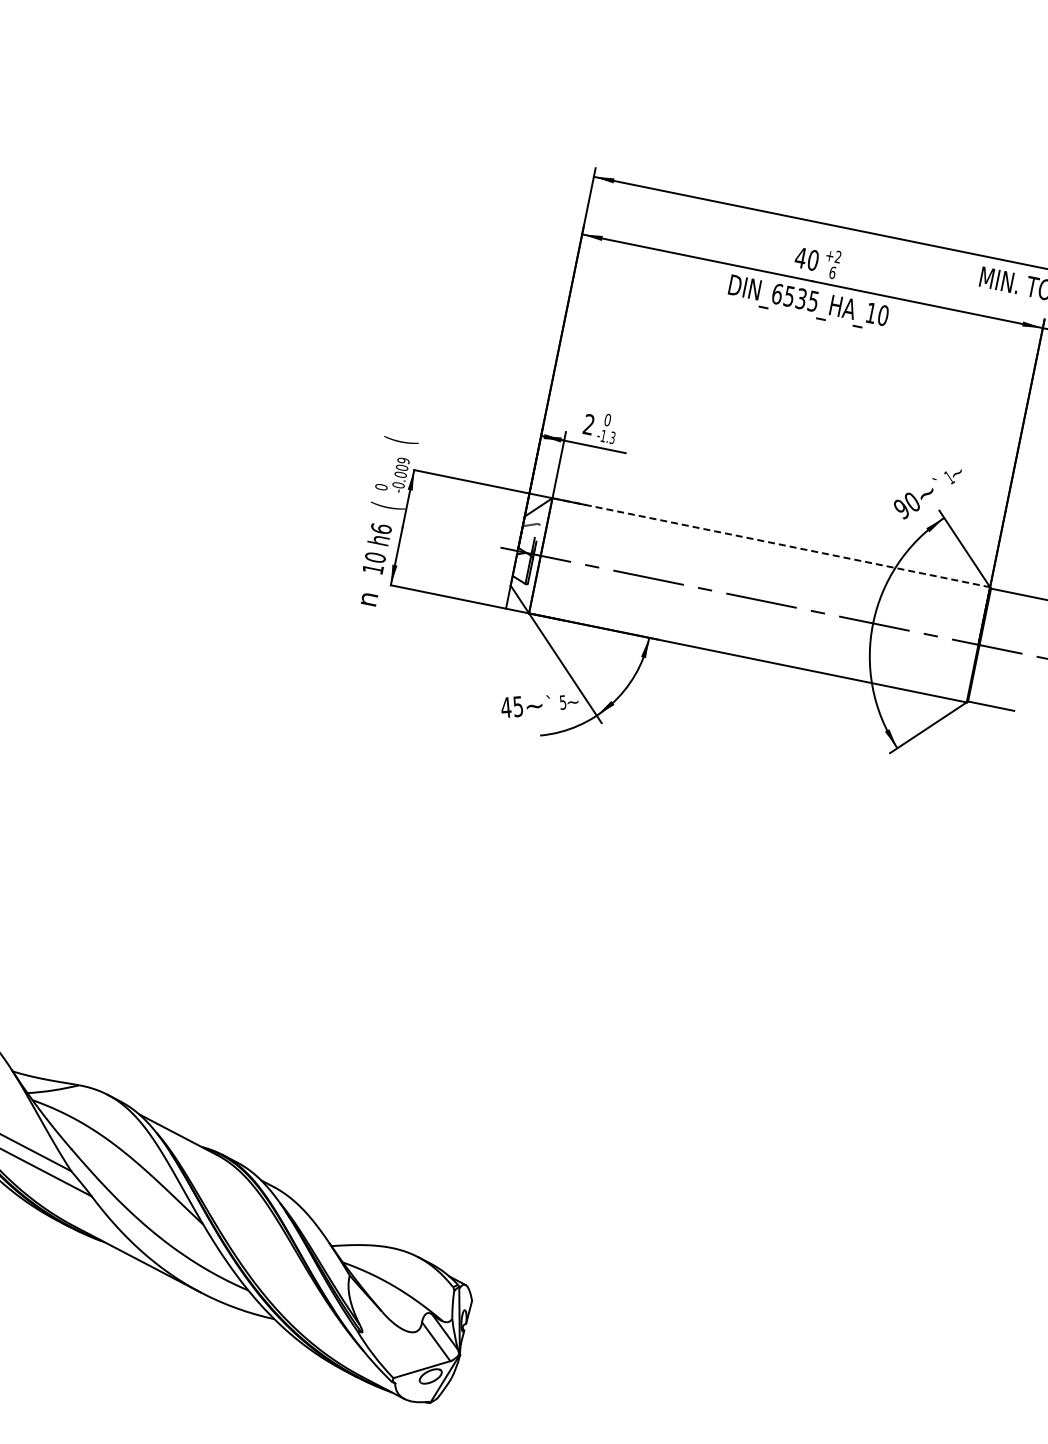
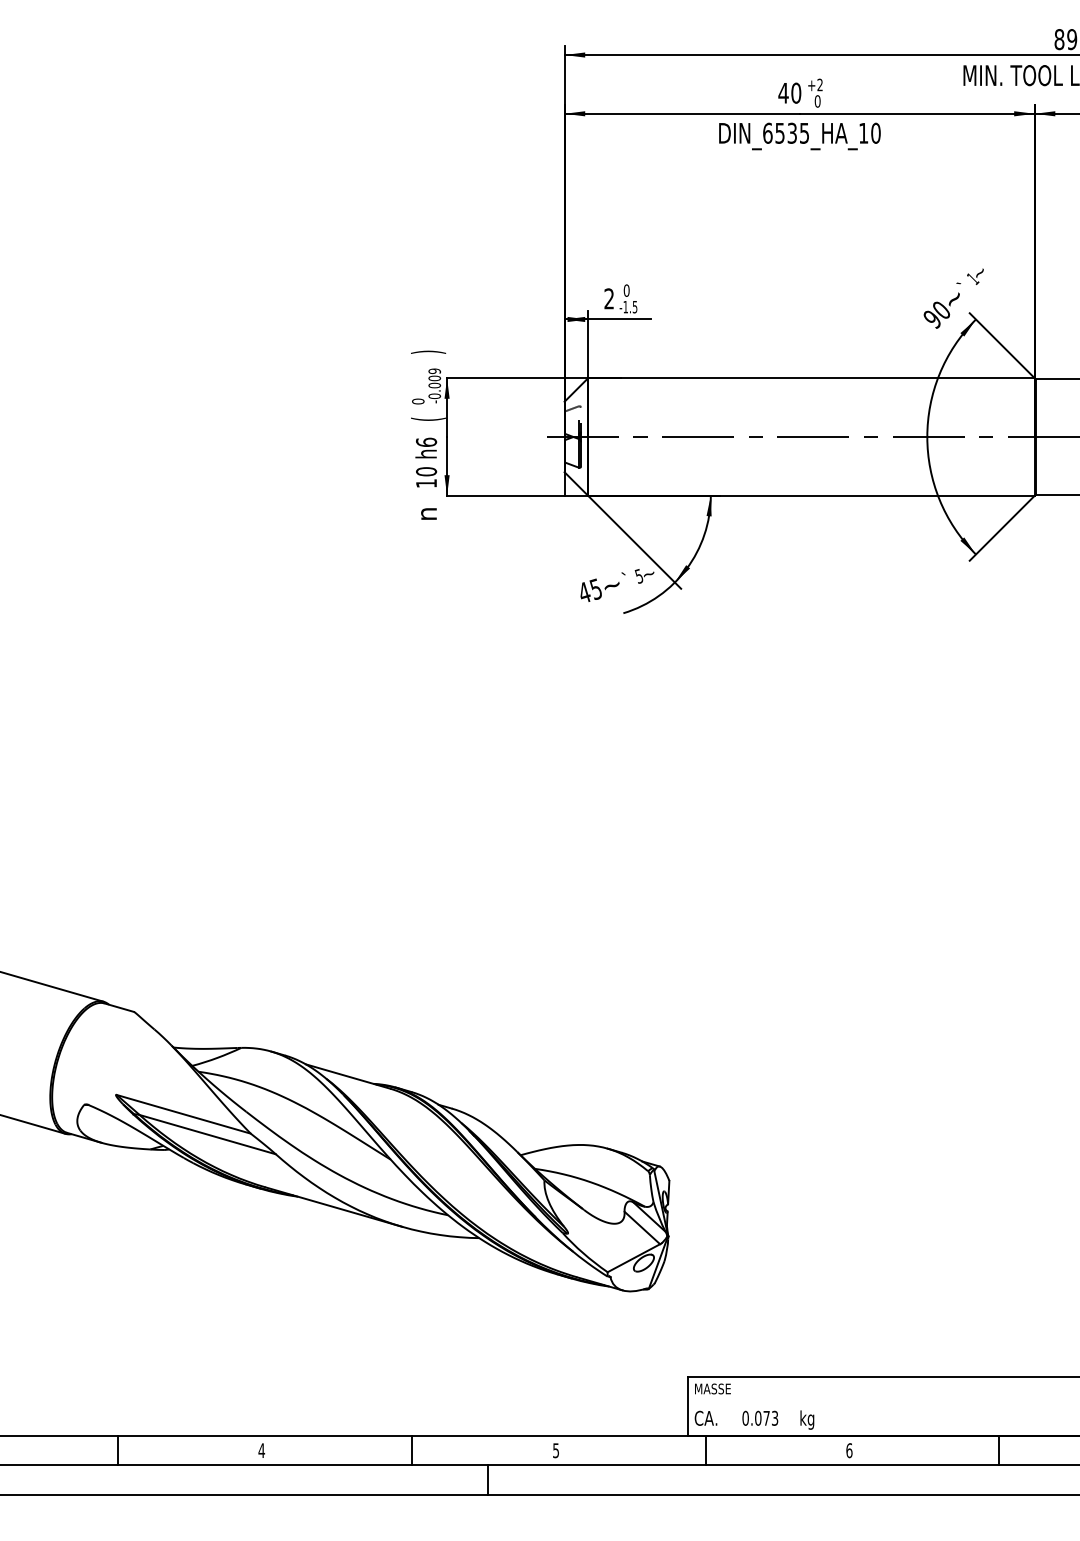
text: (832, 272) -> (817, 101), 6 -> 0
text: (613, 437) -> (635, 306), -1.3 -> -1.5
text: (401, 440) -> (428, 351), ( -> )
line: (771, 543) -> (811, 378), dashed -> solid

